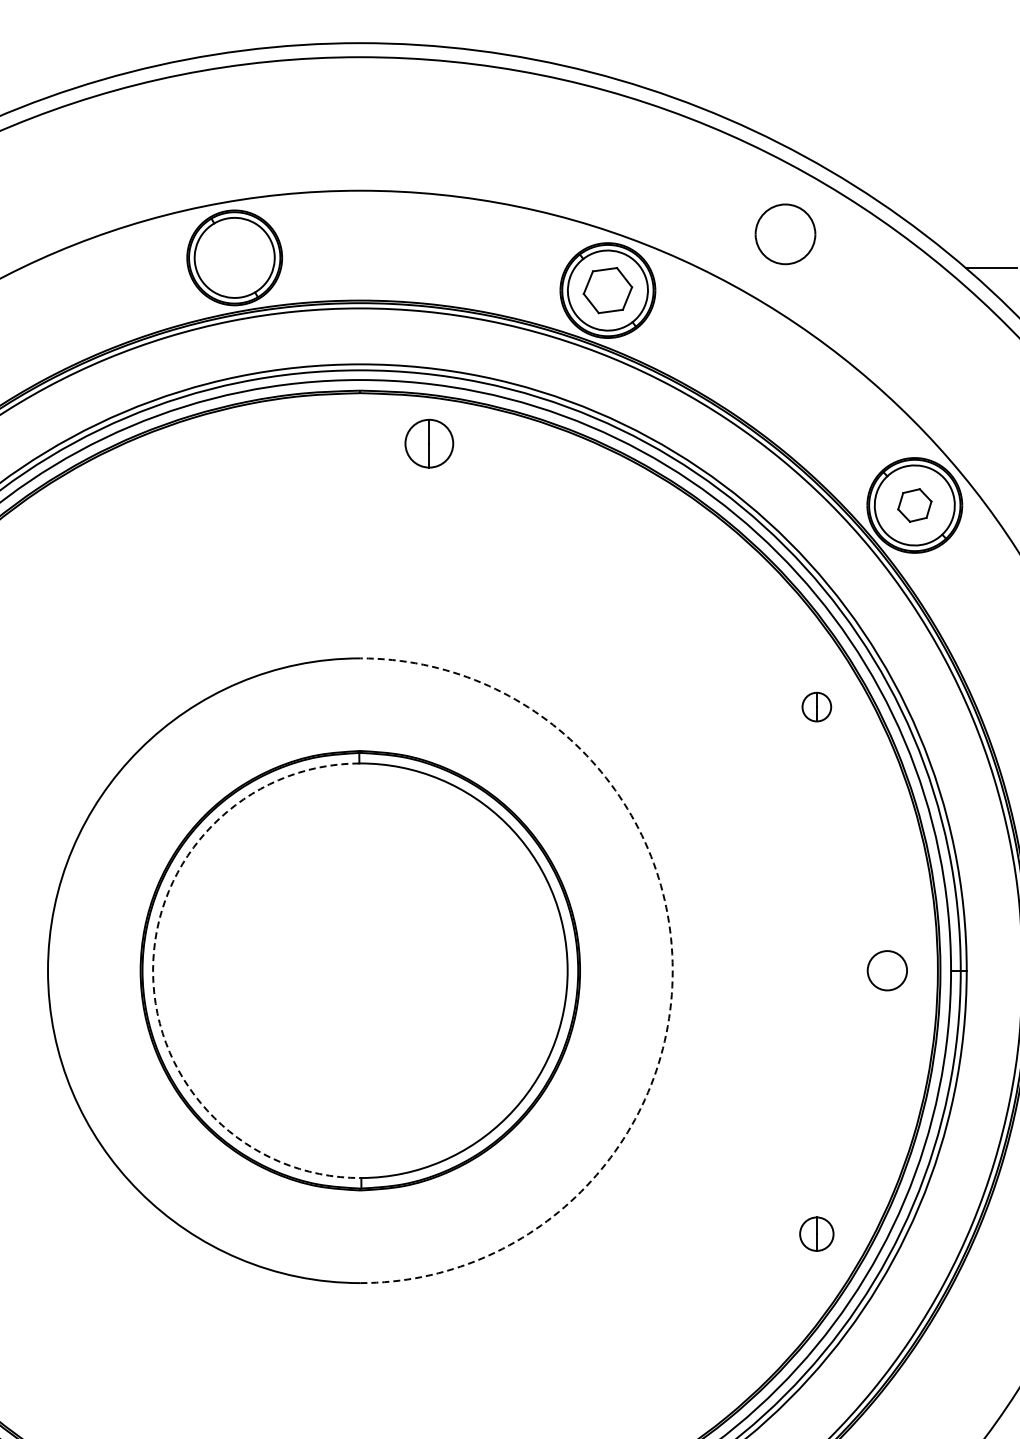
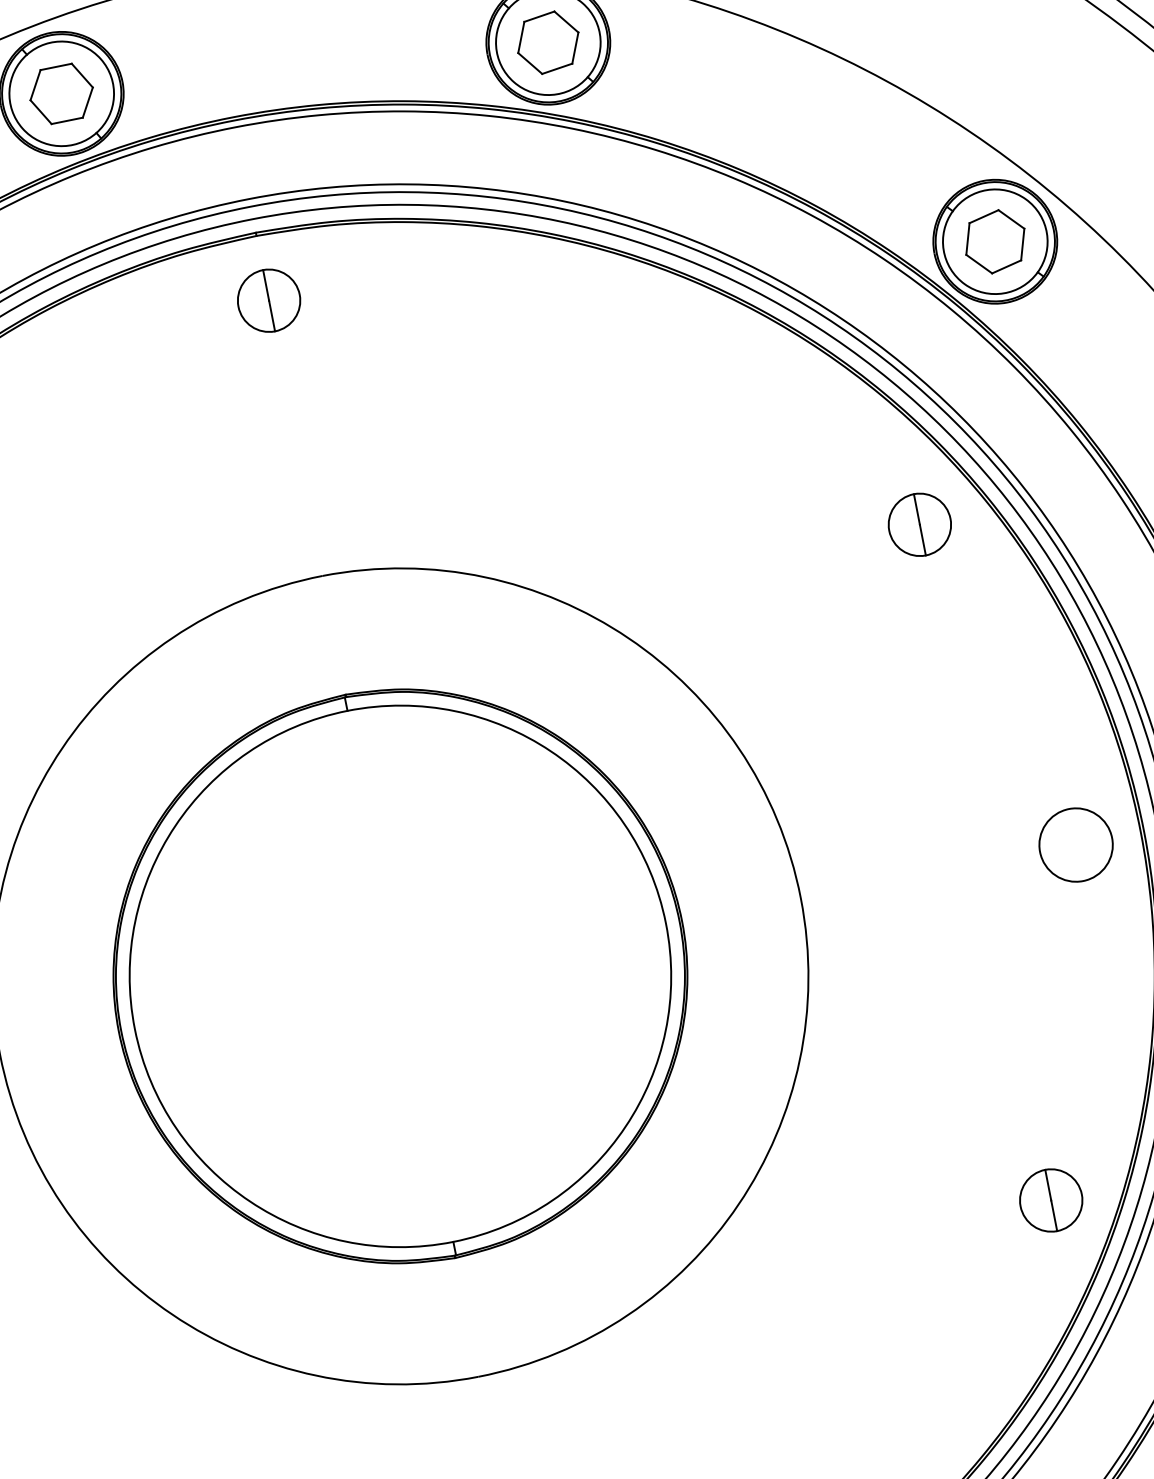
part: (234, 257) -> (61, 93), added
part: (429, 443) -> (269, 300), moved
part: (914, 505) -> (994, 241), size x1.43
part: (816, 706) -> (919, 523), size x1.67
arc: (672, 970) -> (800, 898), dashed -> solid
circle: (887, 970) -> (1076, 844), size x1.43
arc: (153, 971) -> (135, 1028), dashed -> solid
part: (816, 1233) -> (1050, 1199), size x1.43

